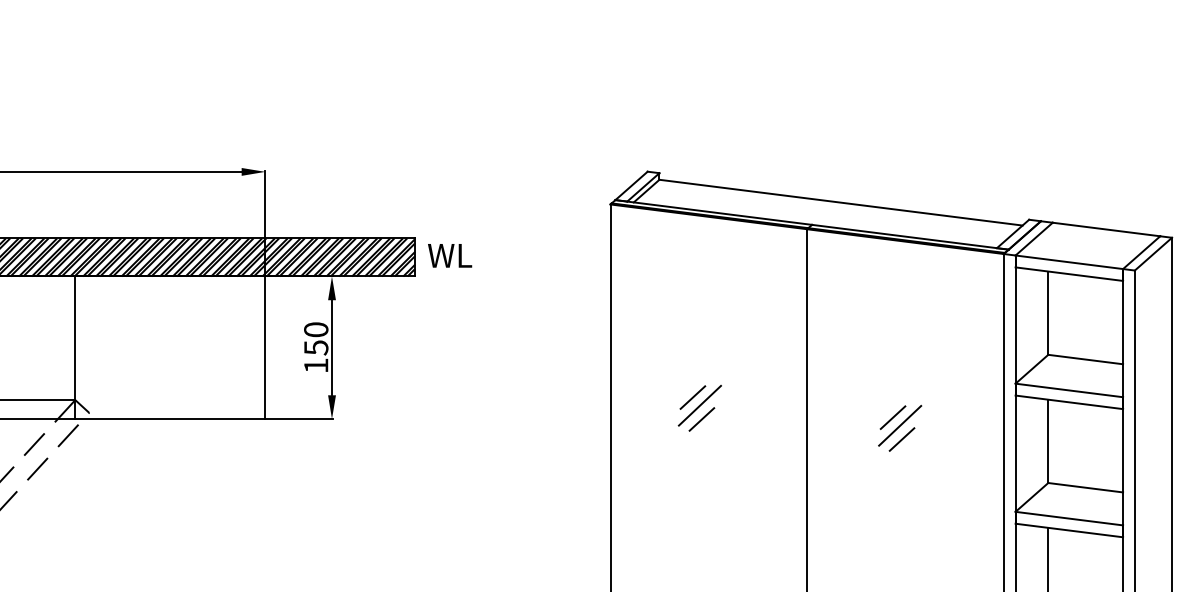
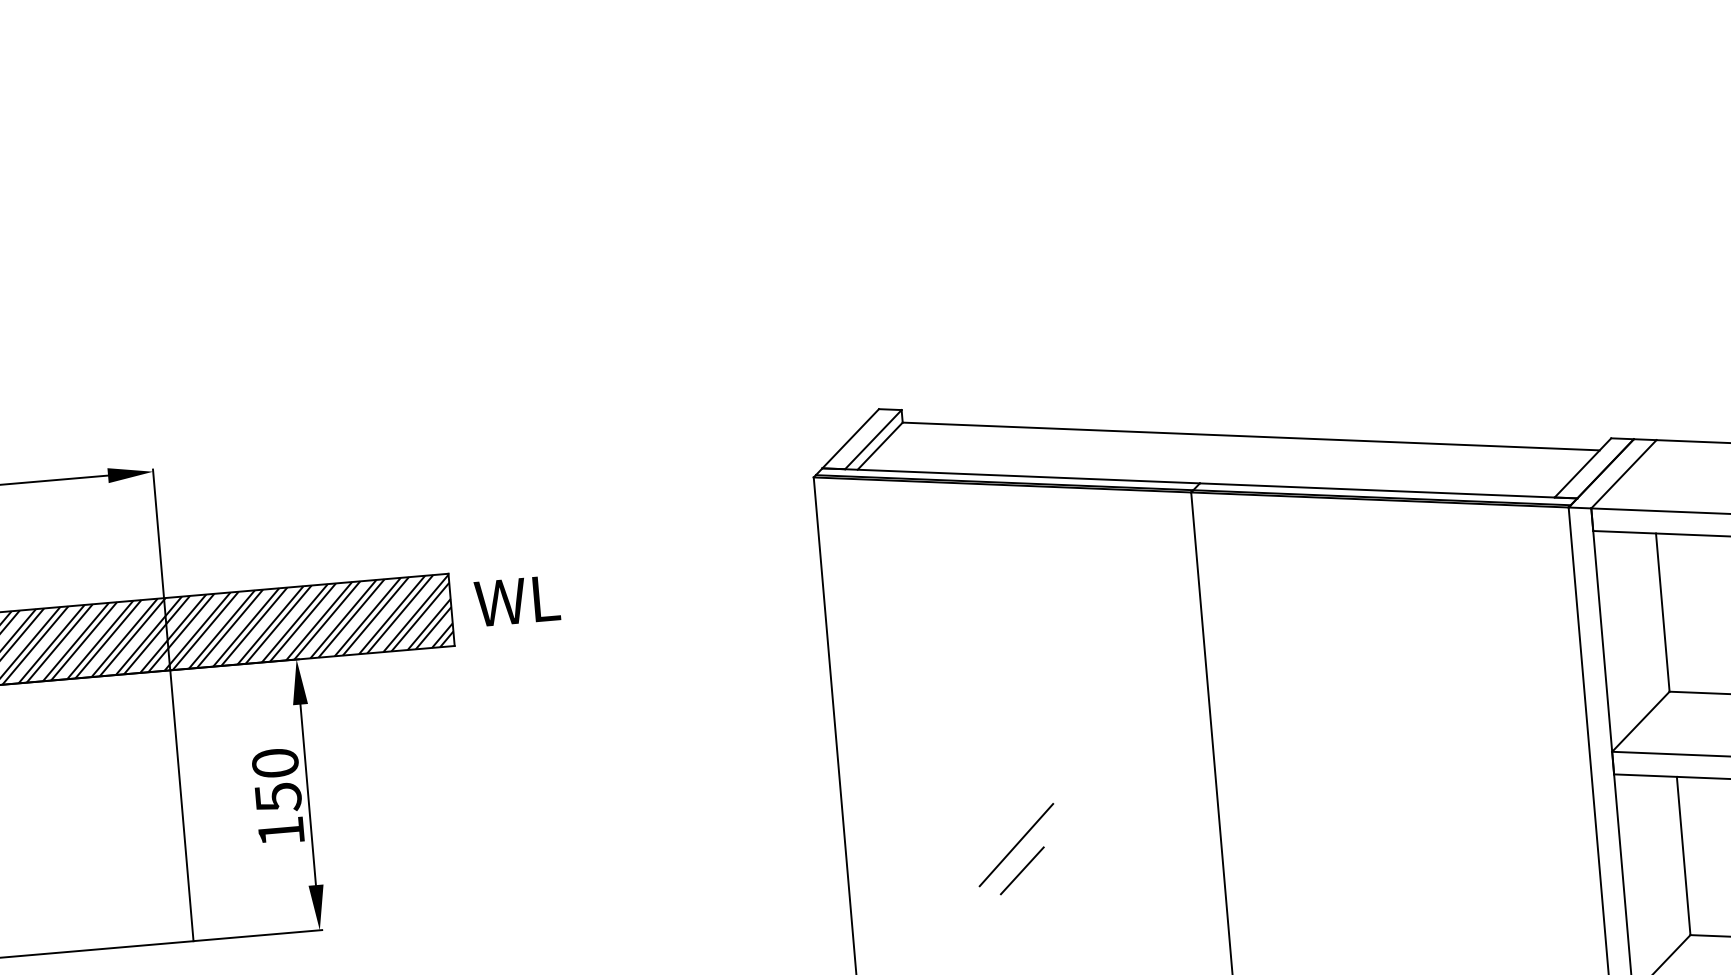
line: (692, 397) -> (1000, 830), removed
line: (892, 417) -> (1383, 836), removed
line: (900, 425) -> (1400, 849), removed
line: (901, 439) -> (1404, 876), removed

